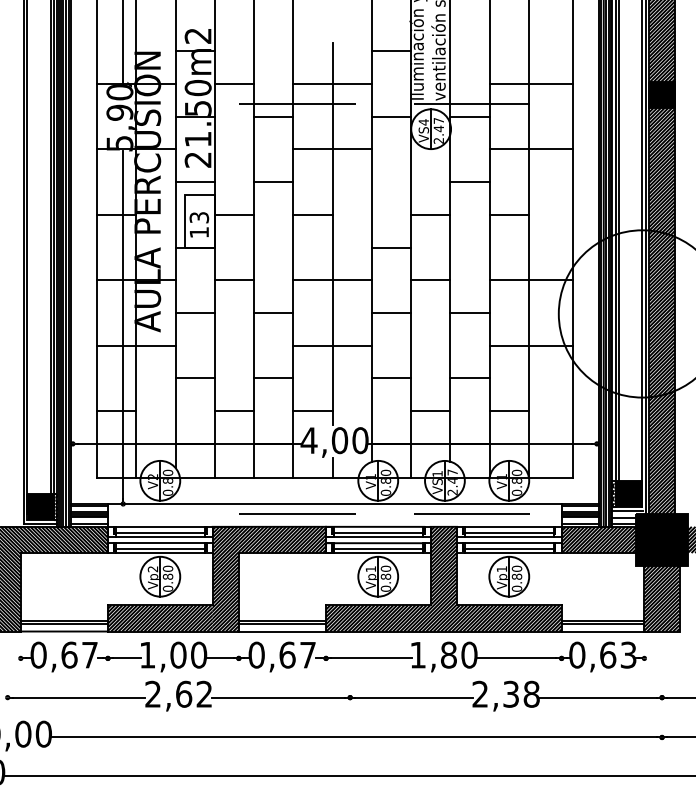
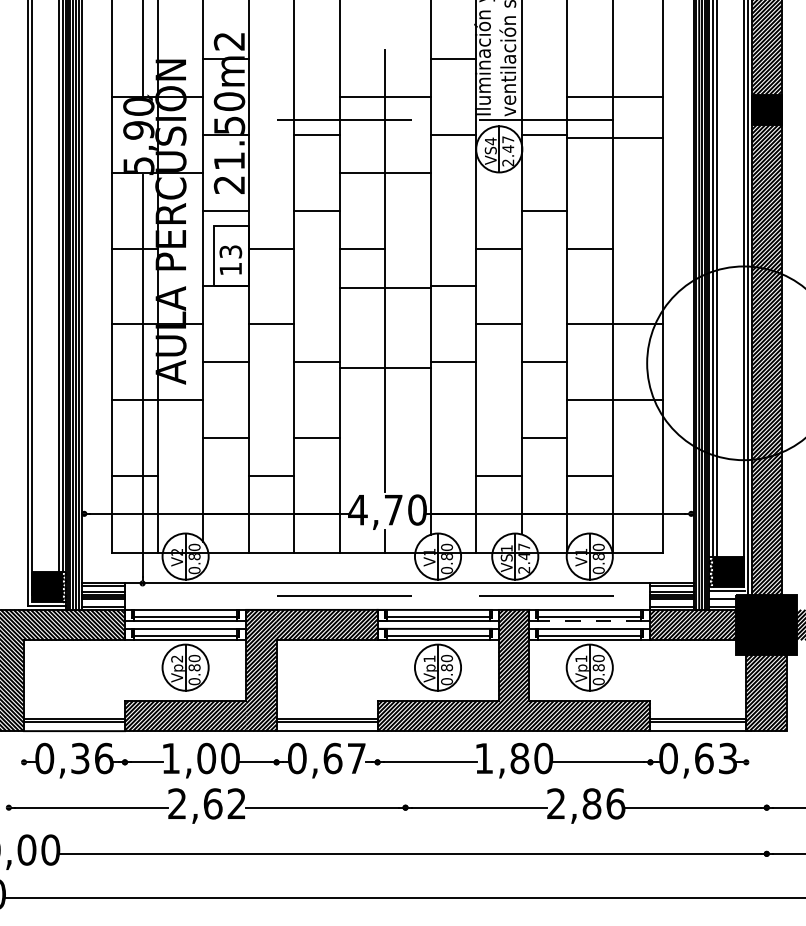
line: (234, 83) -> (271, 96), removed
line: (531, 149) -> (615, 137), moved
line: (332, 280) -> (384, 288), moved
line: (332, 346) -> (384, 368), moved
line: (391, 378) -> (453, 438), removed
line: (313, 410) -> (362, 475), removed
text: (339, 440) -> (393, 509), 4,00 -> 4,70
line: (509, 536) -> (589, 621), solid -> dashed
text: (79, 655) -> (92, 758), 0,67 -> 0,36
text: (521, 693) -> (603, 803), 2,38 -> 2,86

